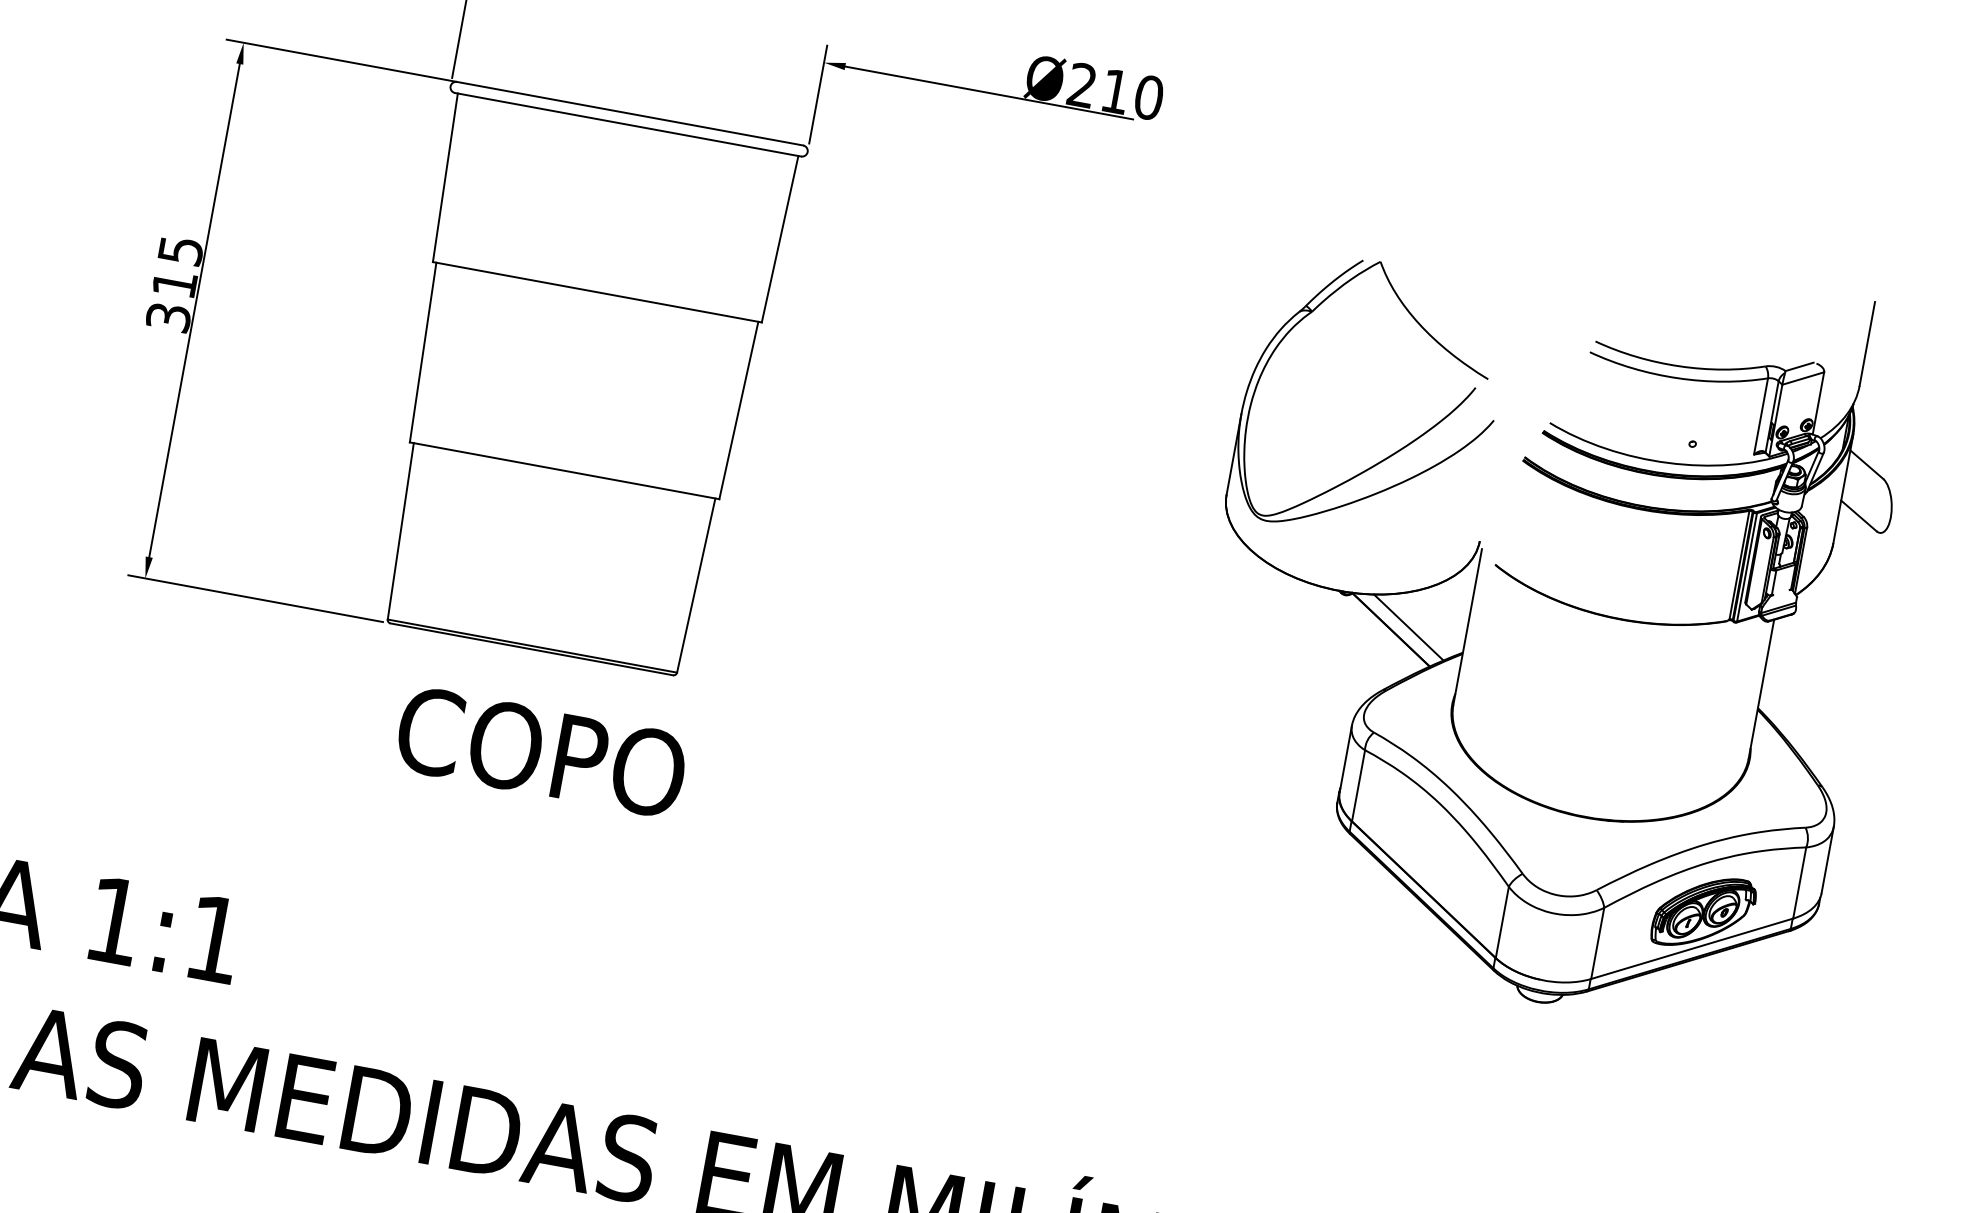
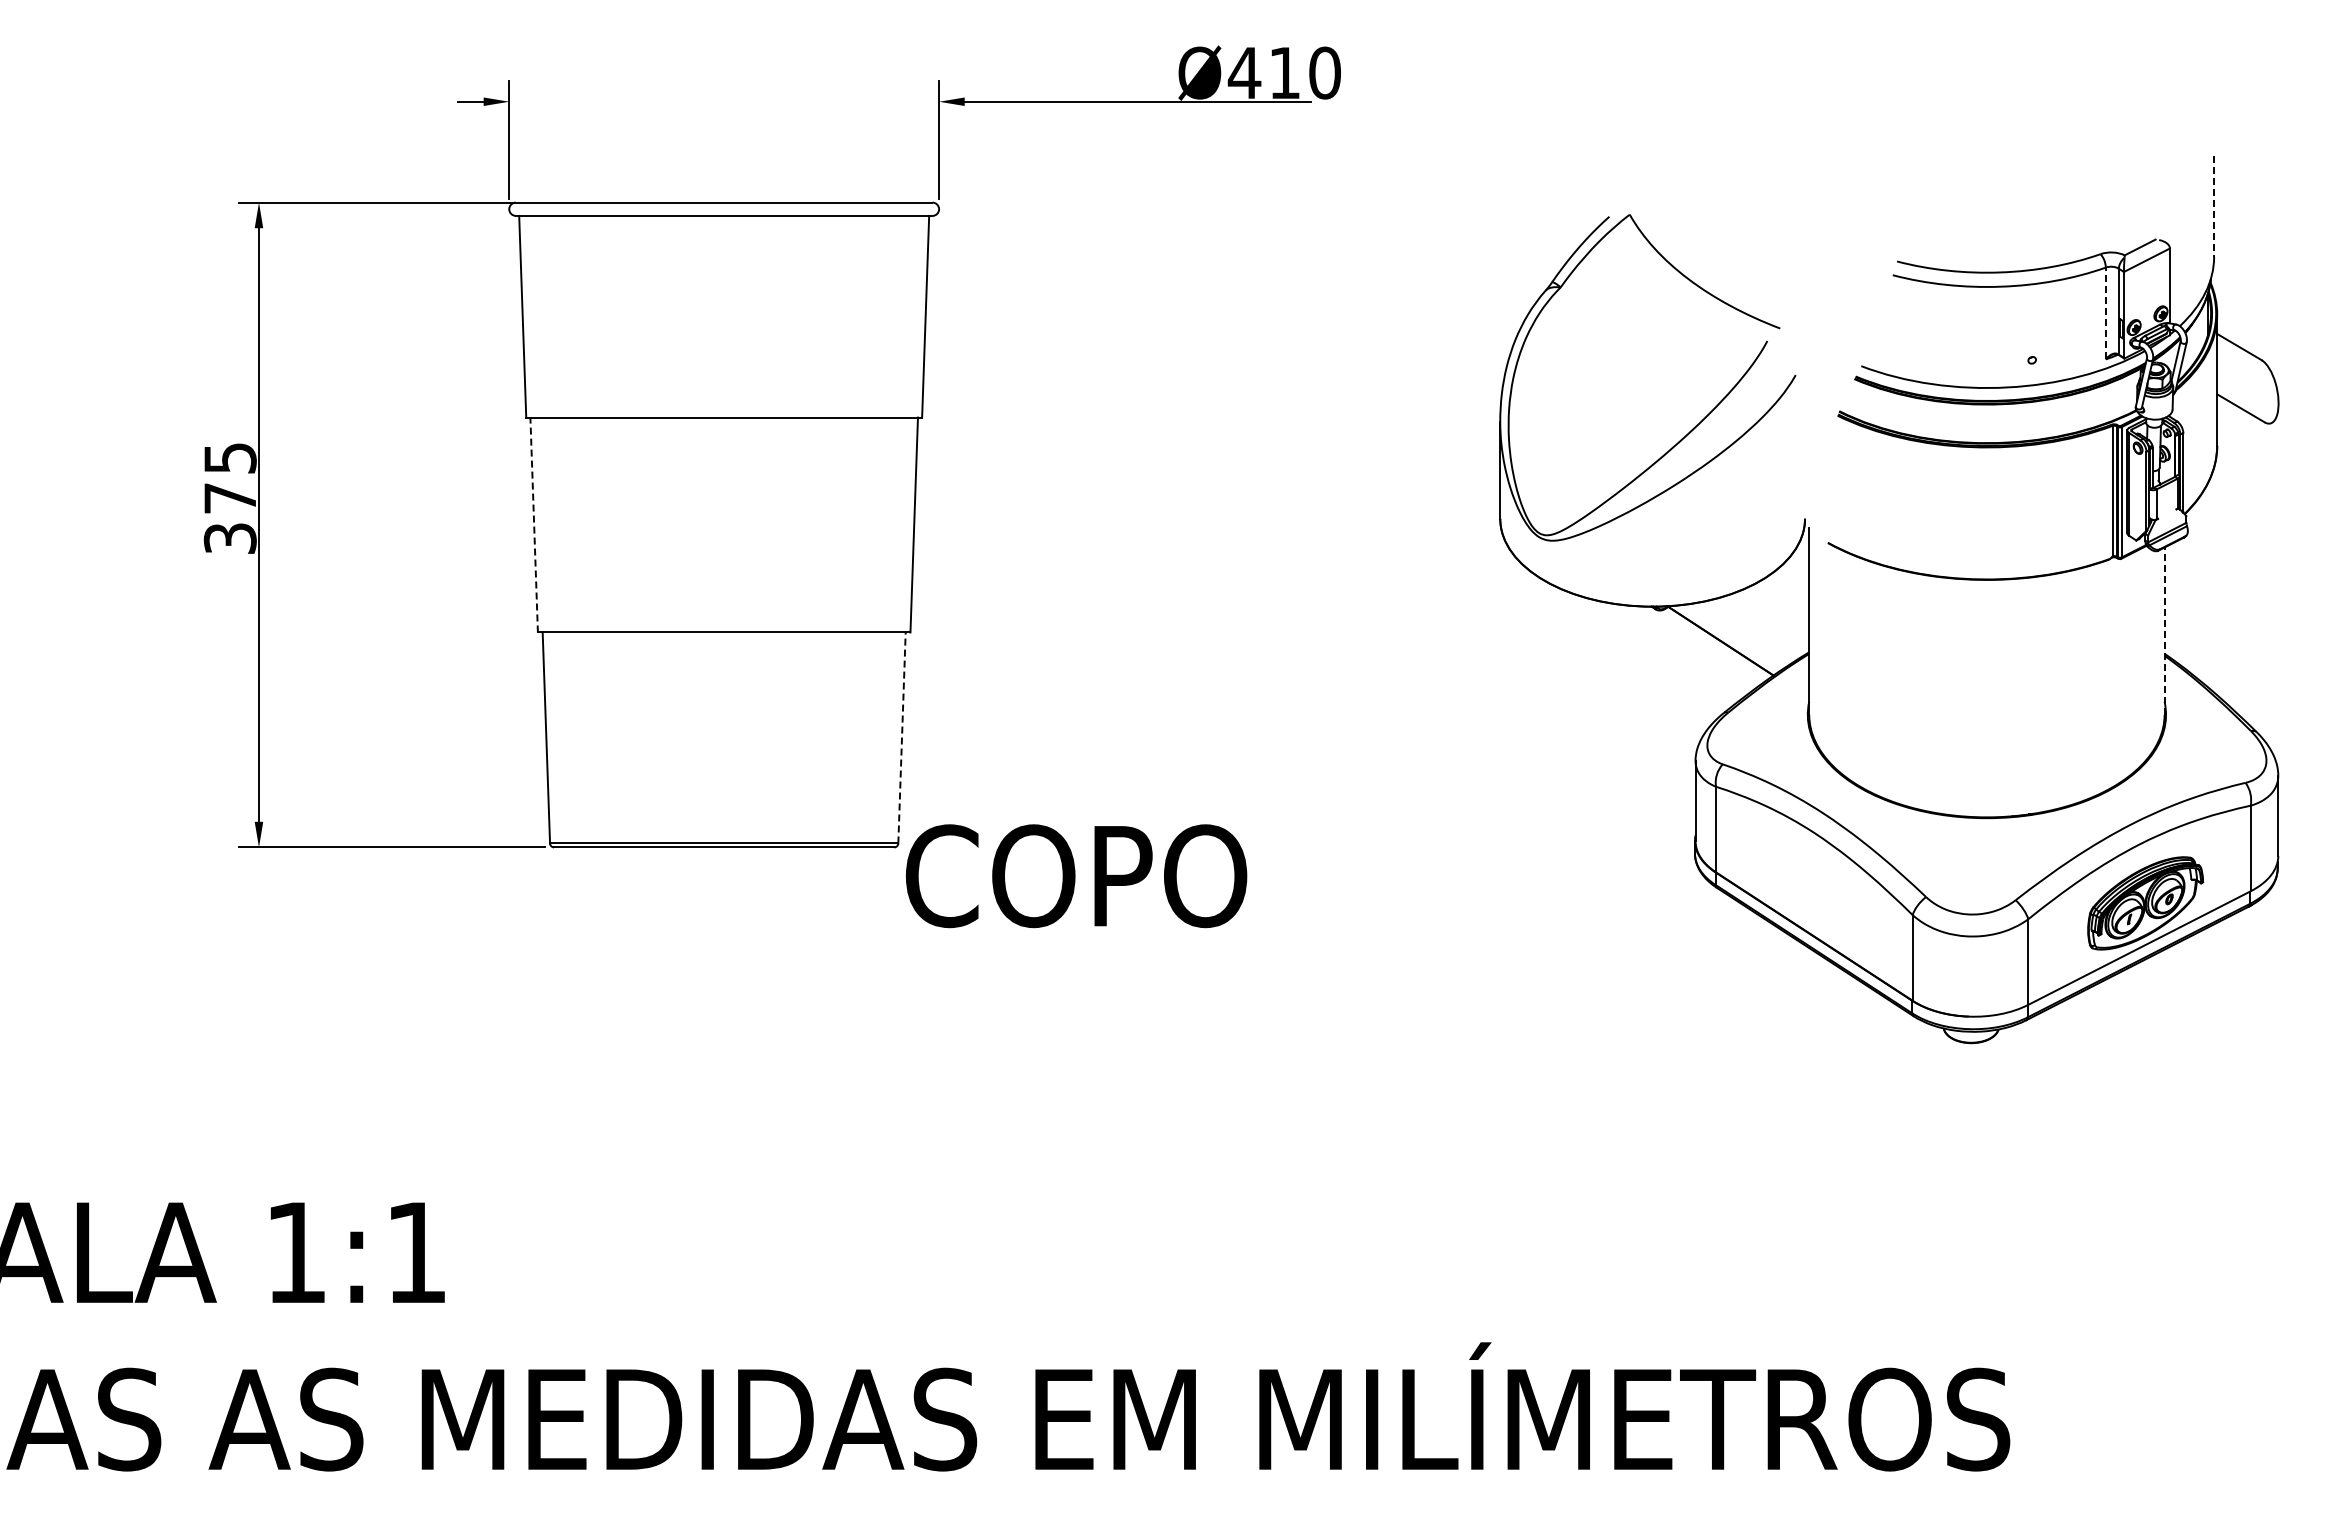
text: (1082, 84) -> (1244, 72), Ø210 -> Ø410
text: (174, 284) -> (229, 498), 315 -> 375
line: (1867, 344) -> (2214, 206), solid -> dashed
line: (423, 353) -> (534, 525), solid -> dashed
line: (1760, 416) -> (2105, 313), solid -> dashed
line: (696, 585) -> (902, 737), solid -> dashed
line: (1408, 627) -> (1740, 634), removed
line: (1761, 689) -> (2164, 631), solid -> dashed
text: (541, 752) -> (1076, 876), moved

